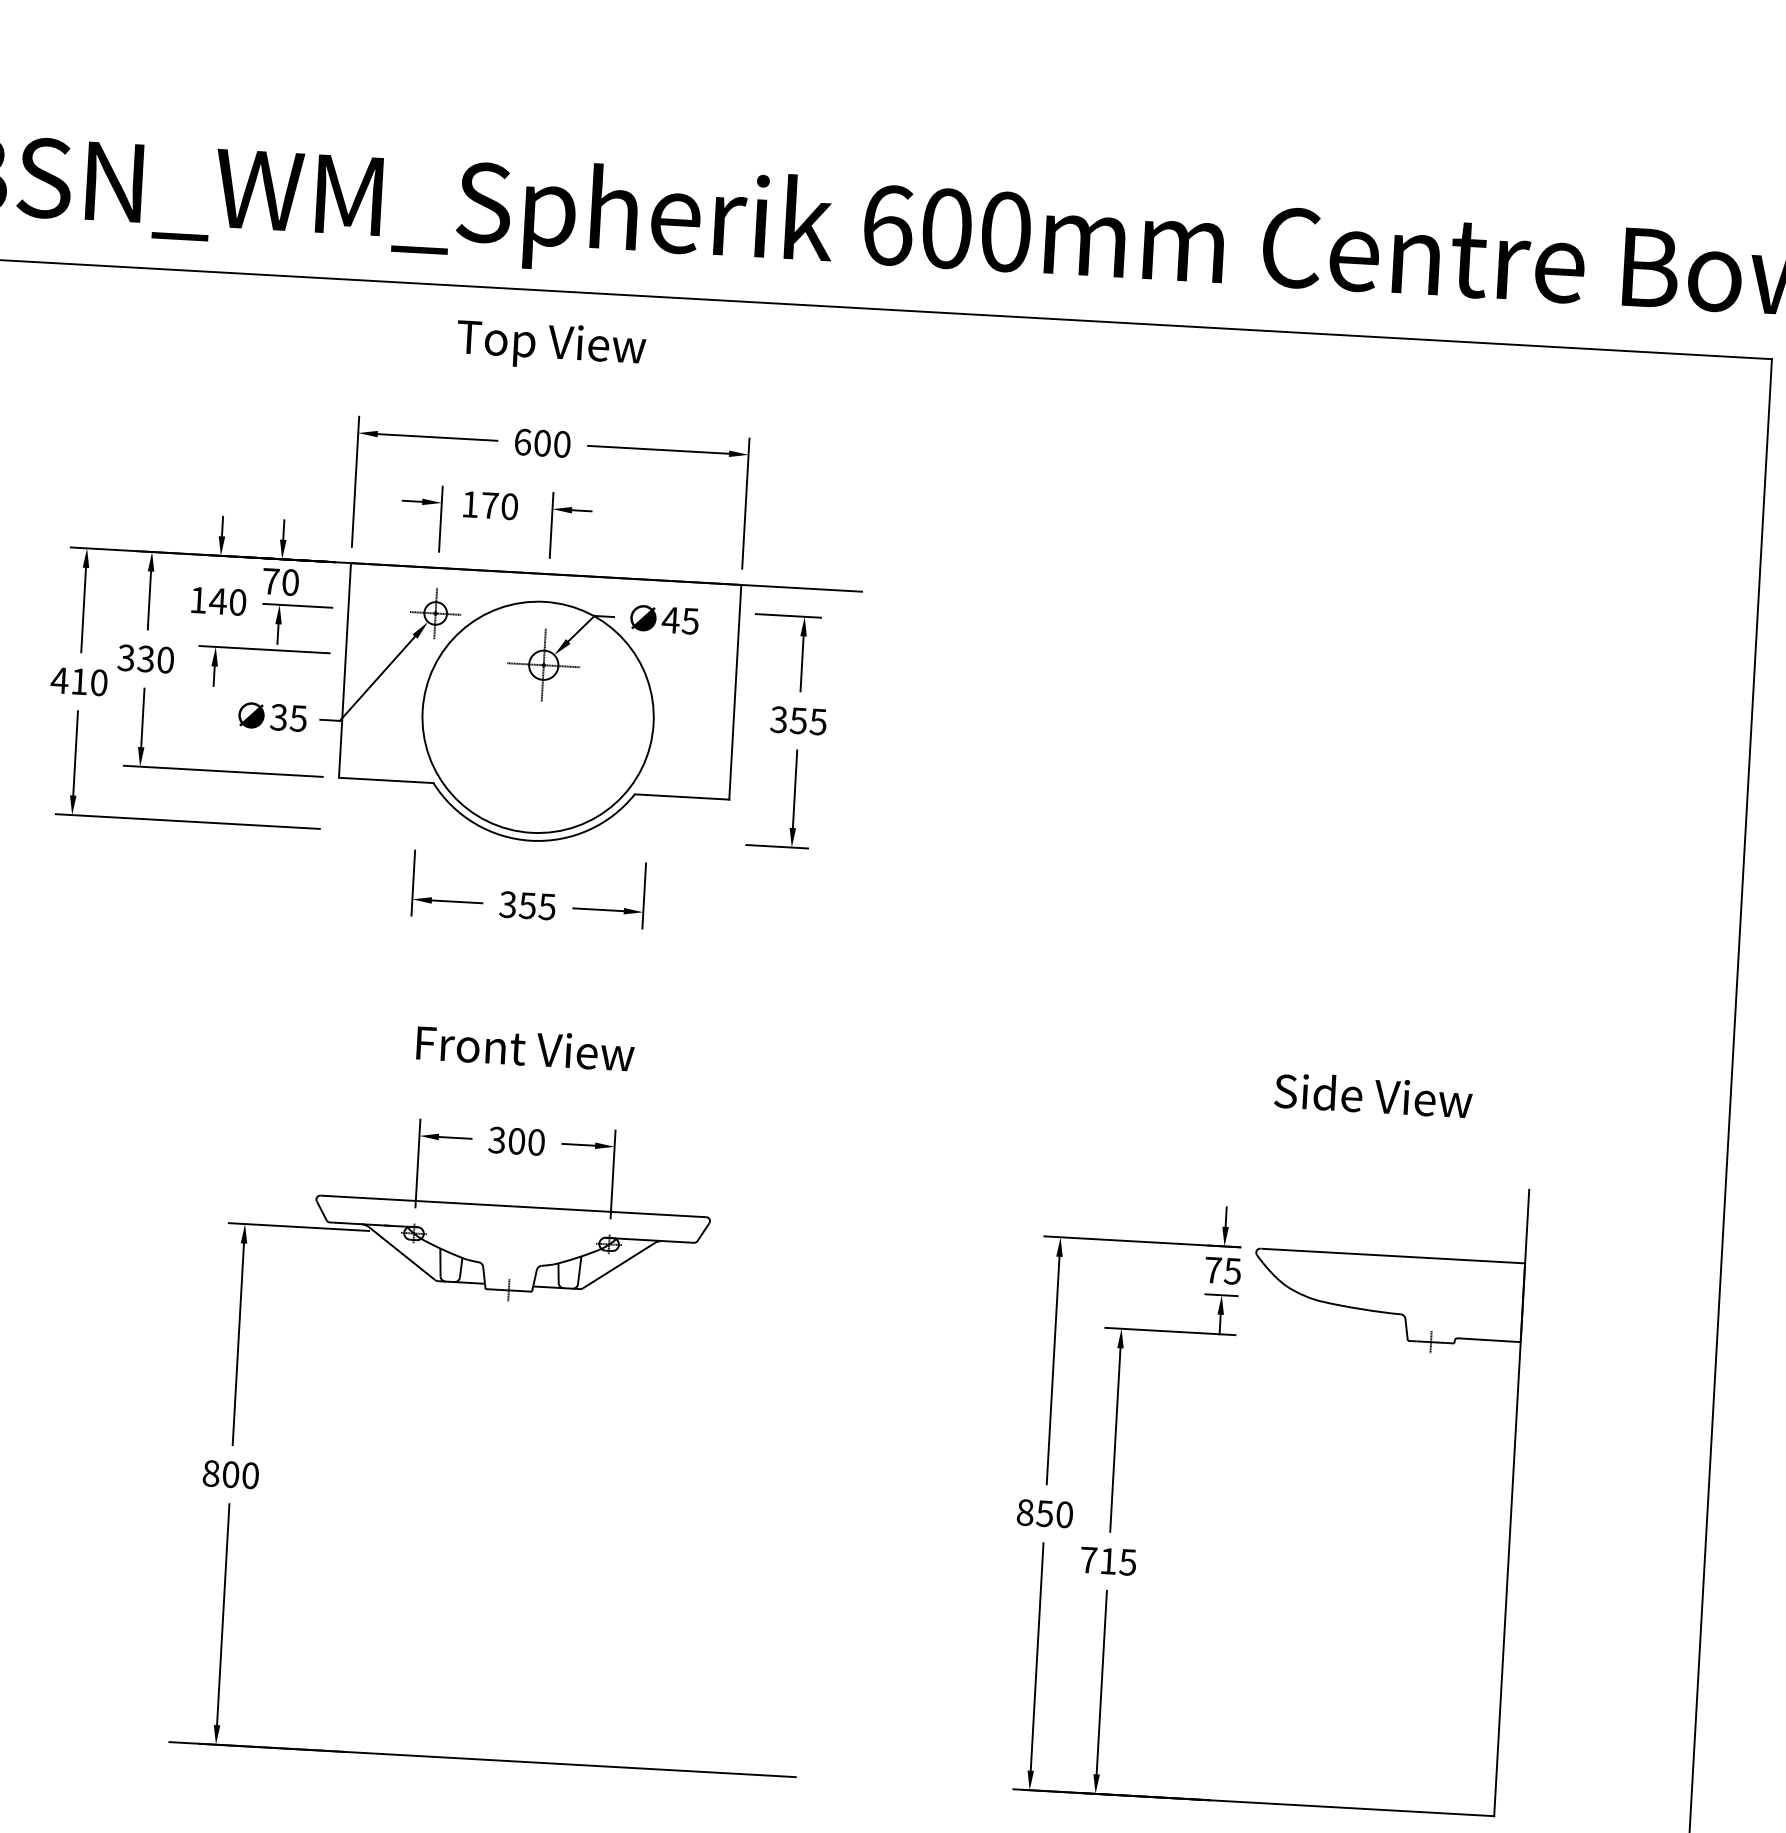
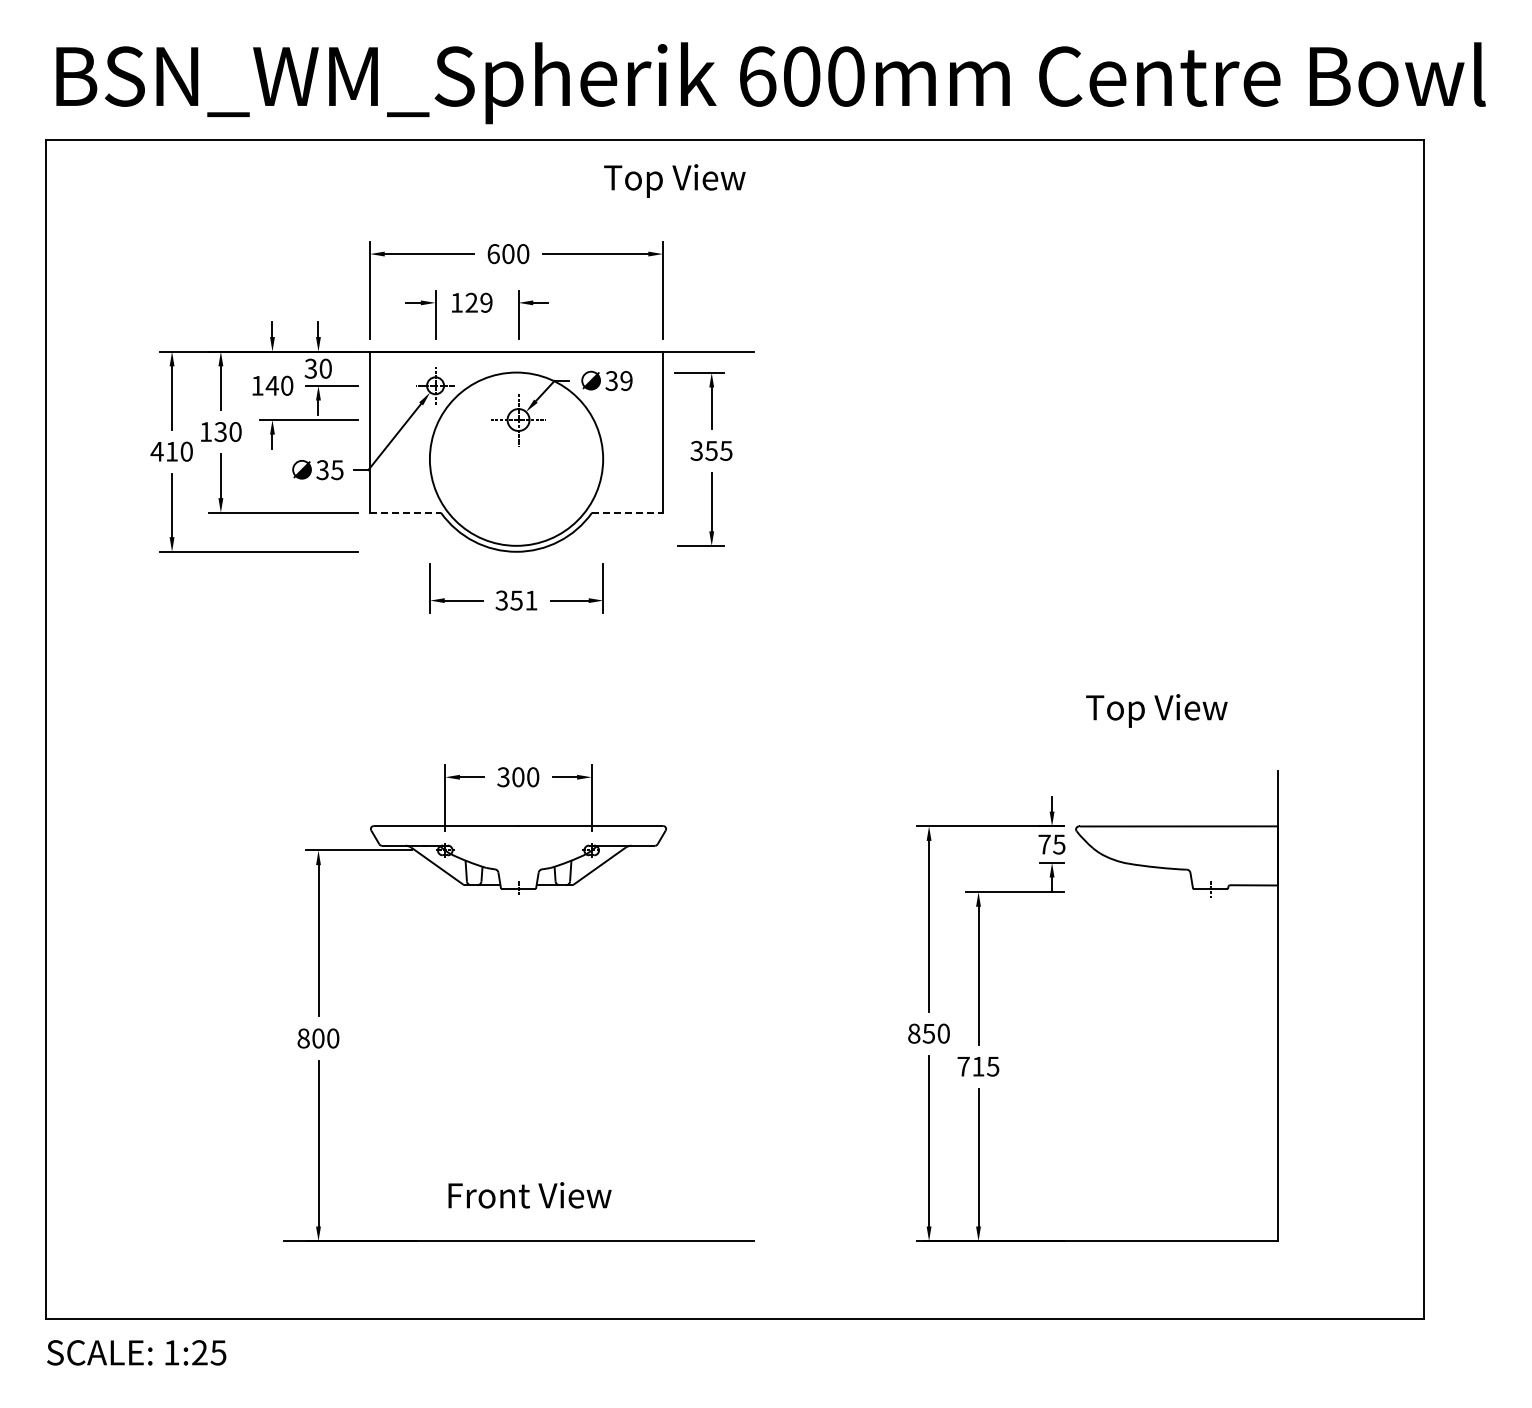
text: (550, 345) -> (674, 180), moved
text: (499, 505) -> (478, 302), 170 -> 129
text: (270, 581) -> (310, 368), 70 -> 30
text: (679, 621) -> (618, 381), 45 -> 39
text: (125, 658) -> (205, 432), 330 -> 130
line: (387, 780) -> (406, 512), solid -> dashed
line: (683, 796) -> (628, 512), solid -> dashed
text: (547, 906) -> (531, 600), 355 -> 351
text: (524, 1048) -> (529, 1195), moved
text: (1373, 1100) -> (1157, 710), Side View -> Top View

